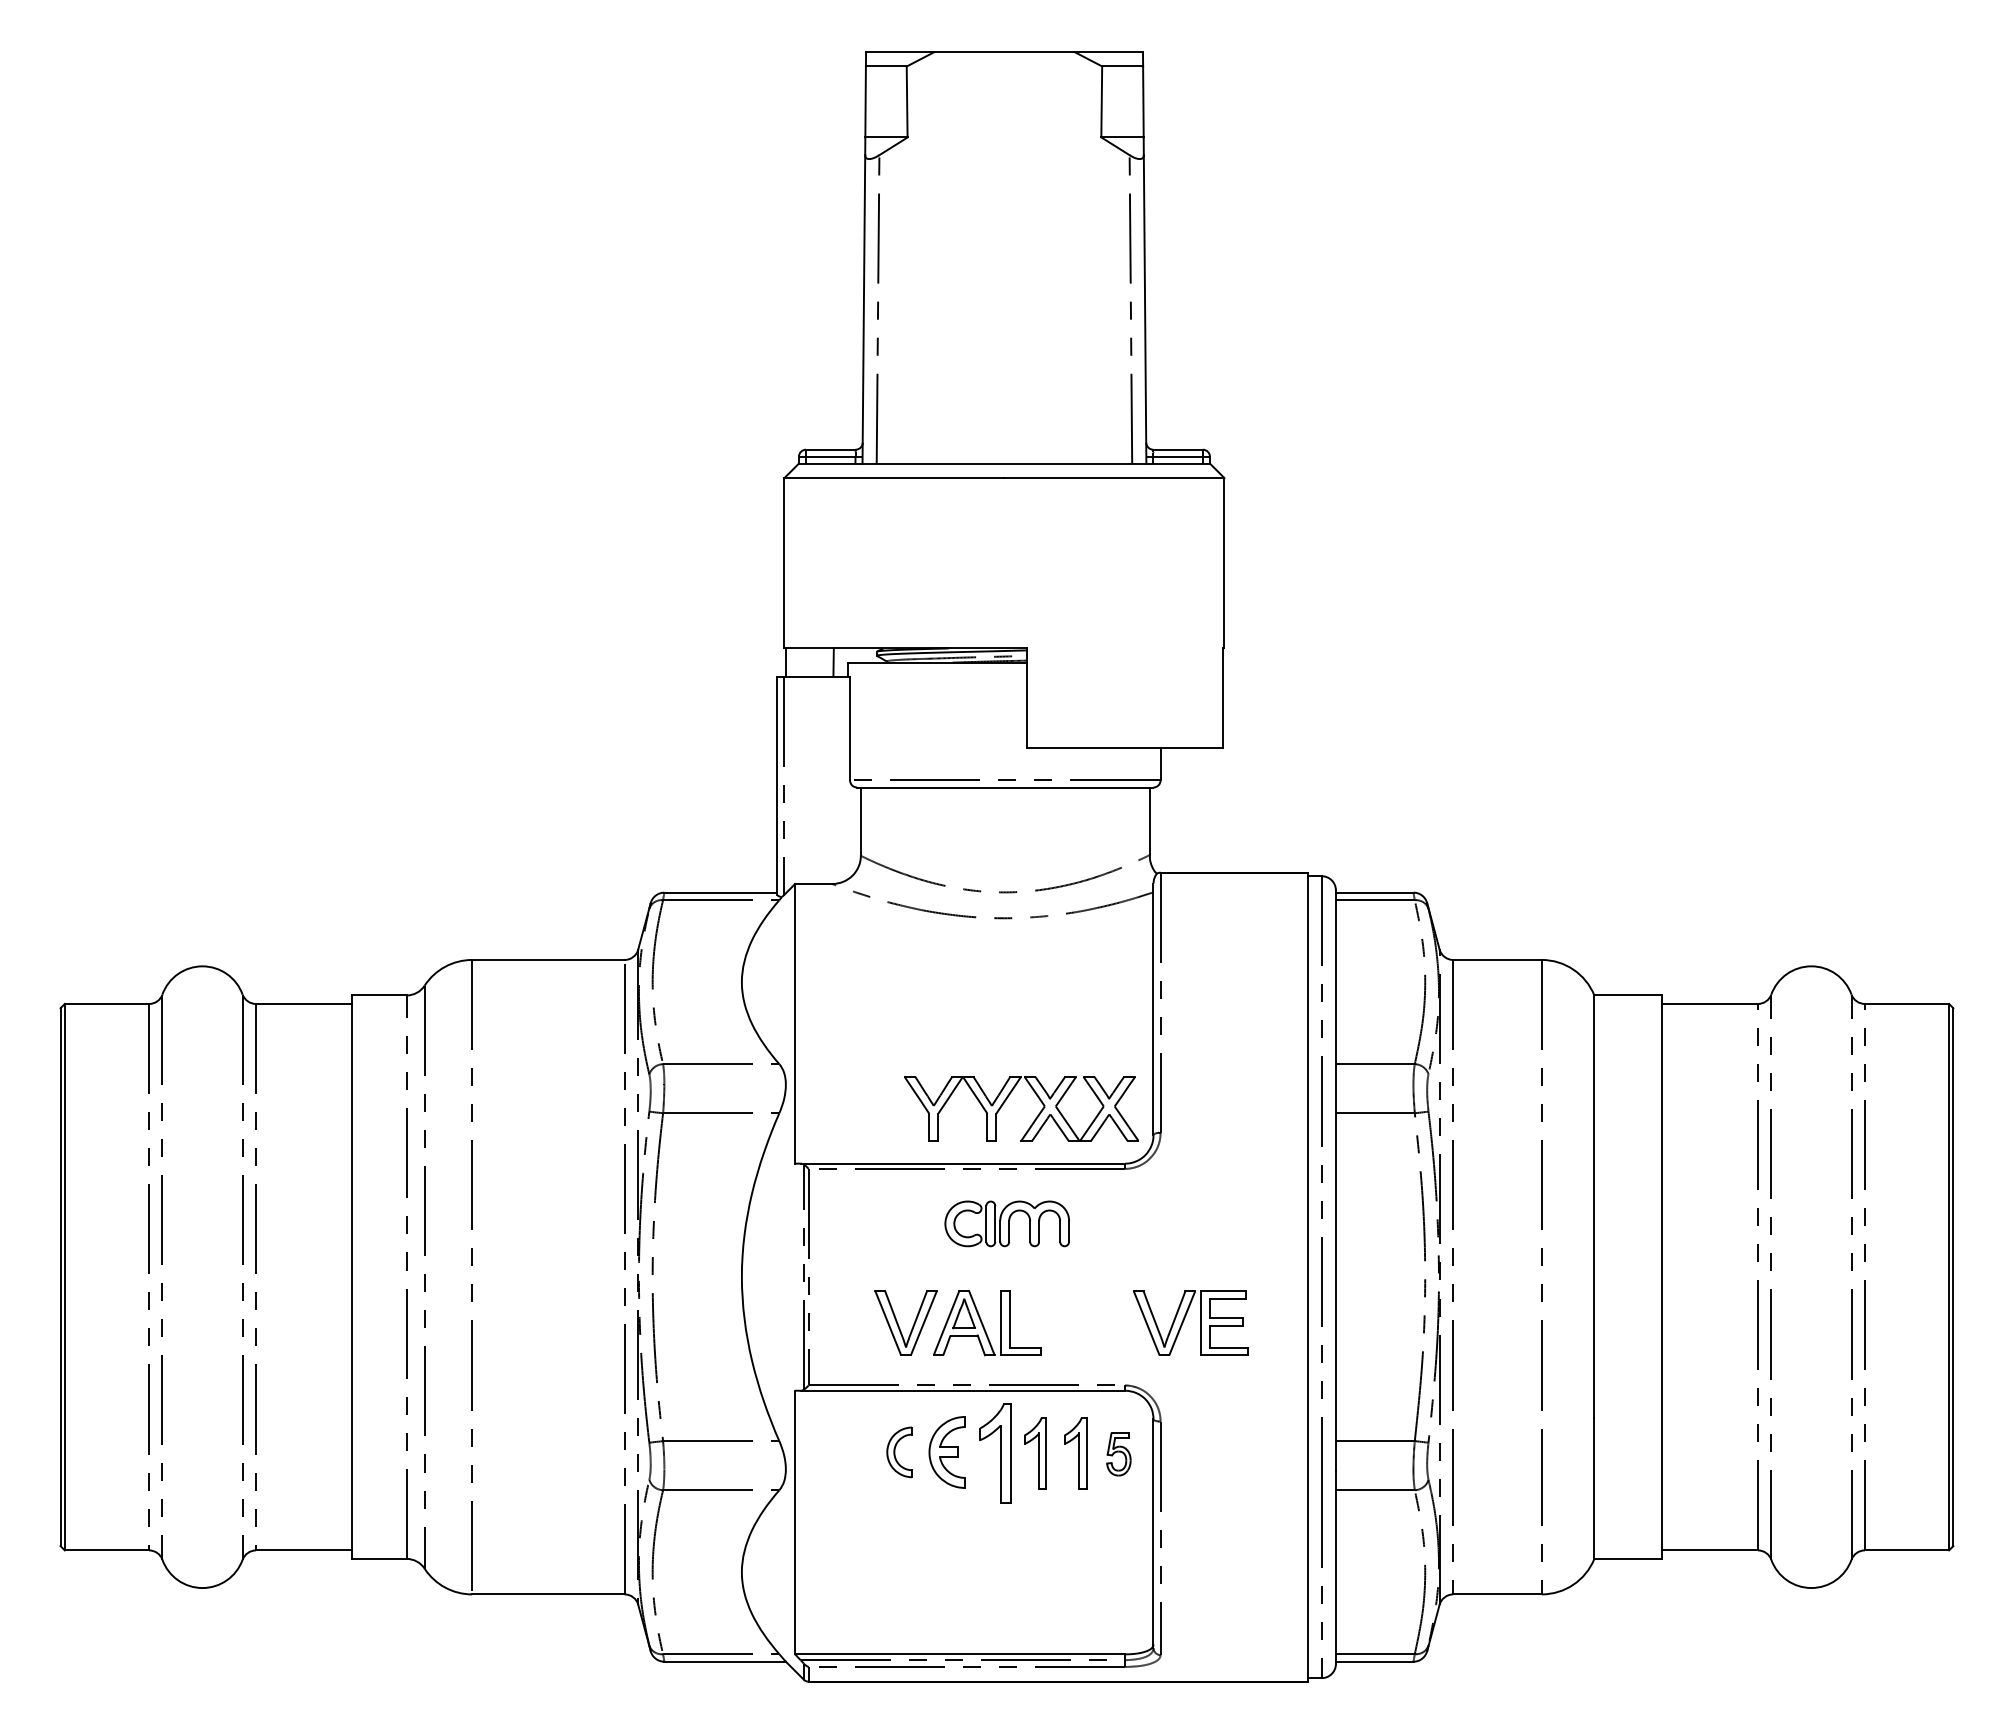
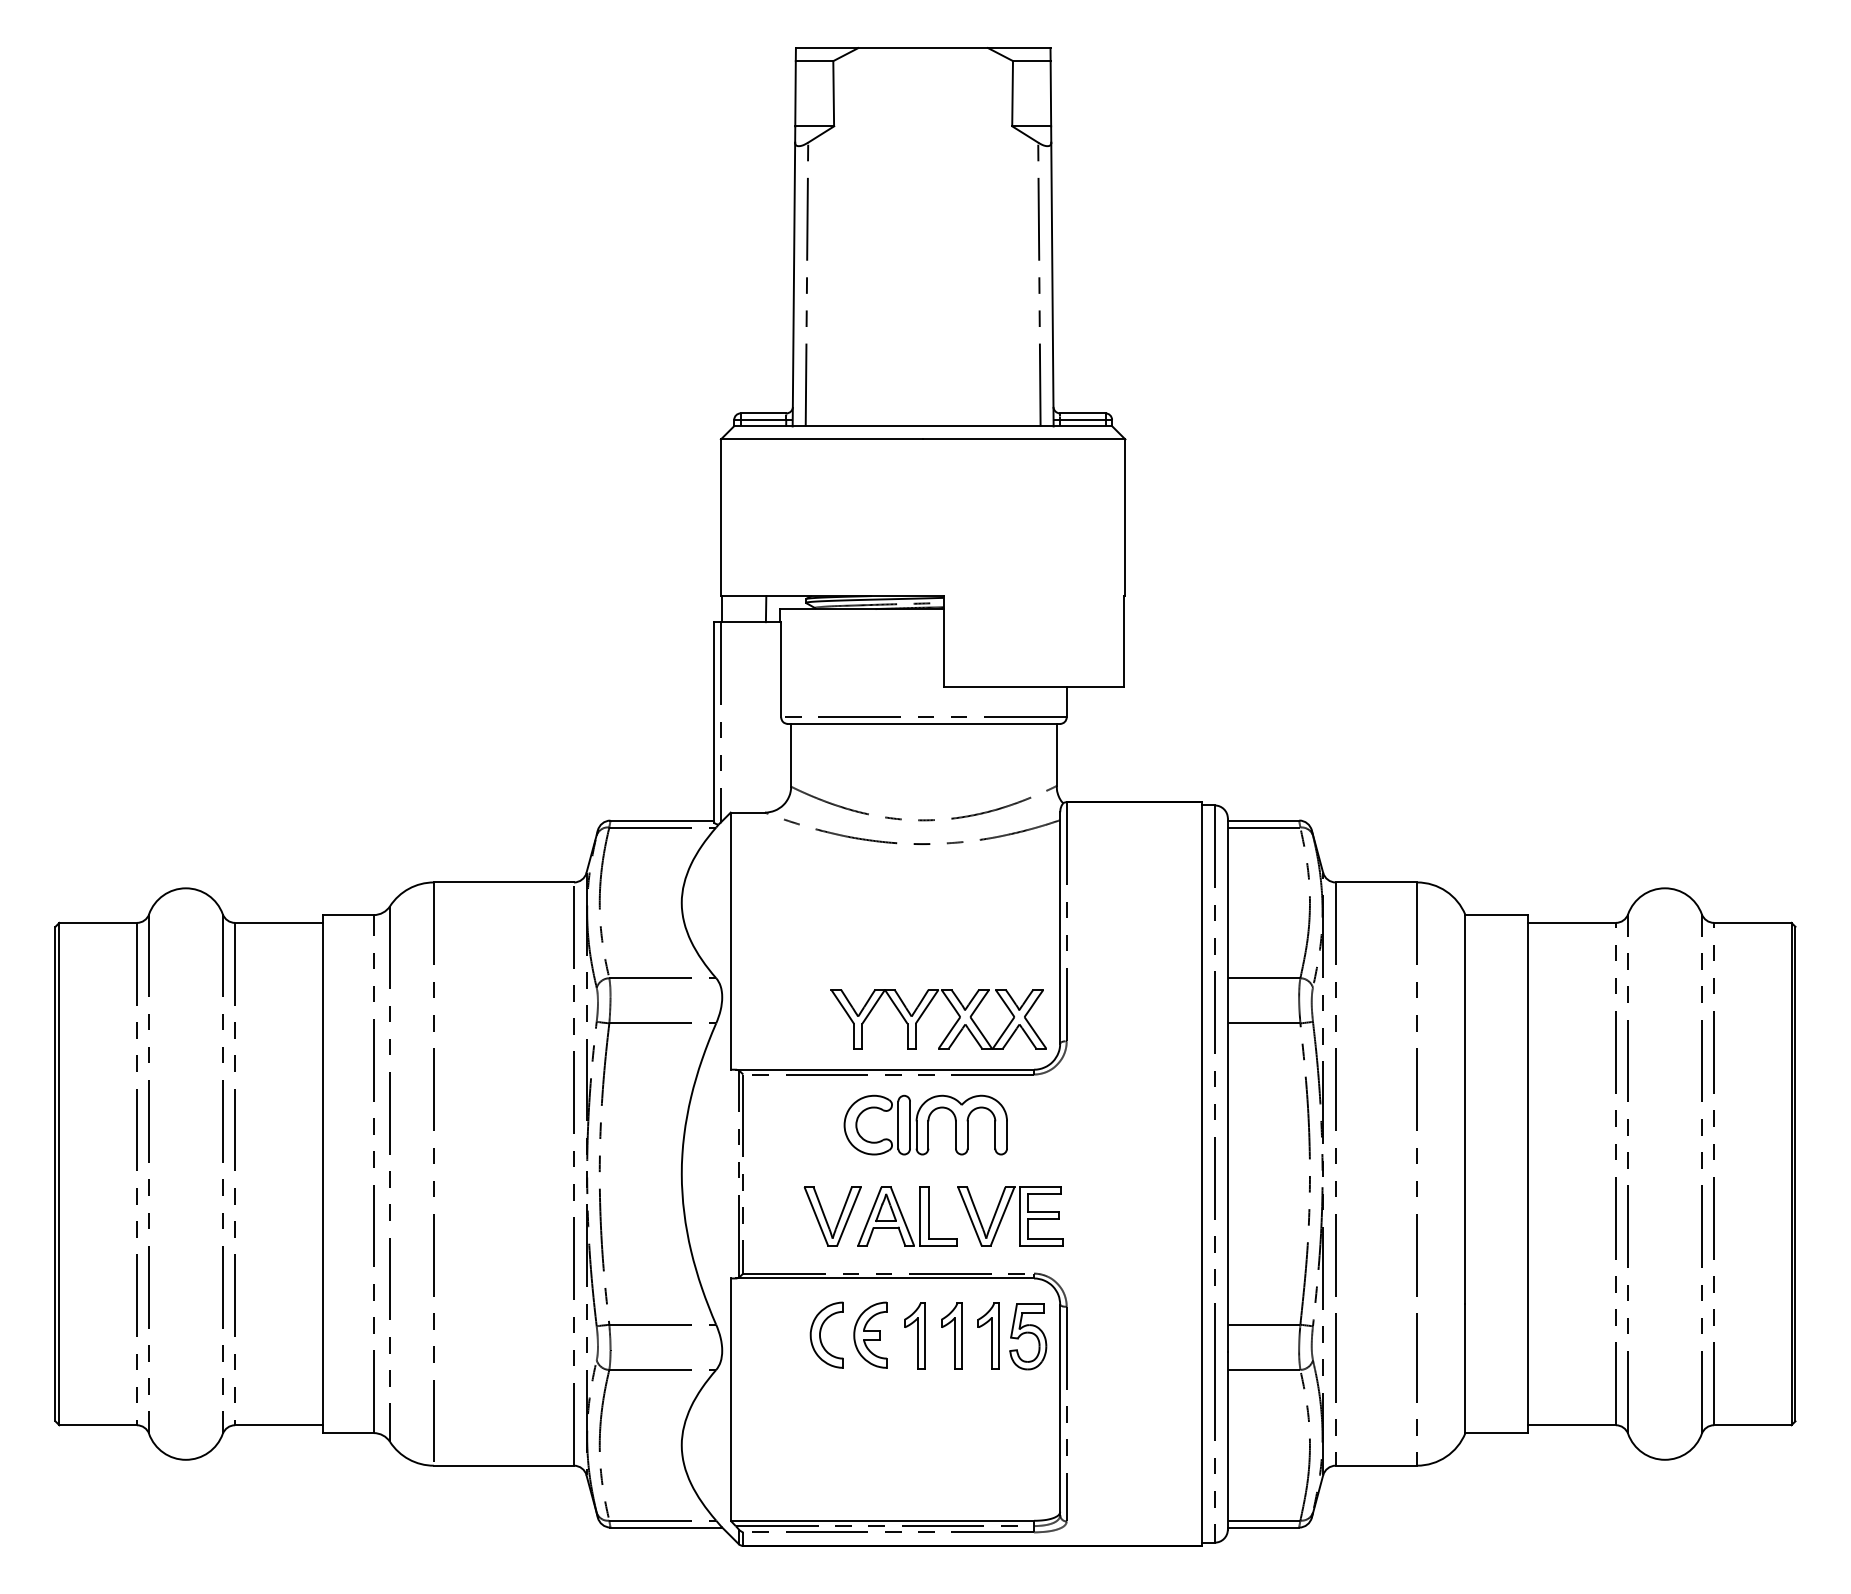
part: (1007, 1223) -> (925, 1124), size x1.43
part: (1184, 1321) -> (1004, 1214), moved
part: (899, 1451) -> (826, 1334), size x1.43
part: (995, 1452) -> (914, 1335), size x0.71
part: (1119, 1453) -> (1028, 1336), size x1.67

